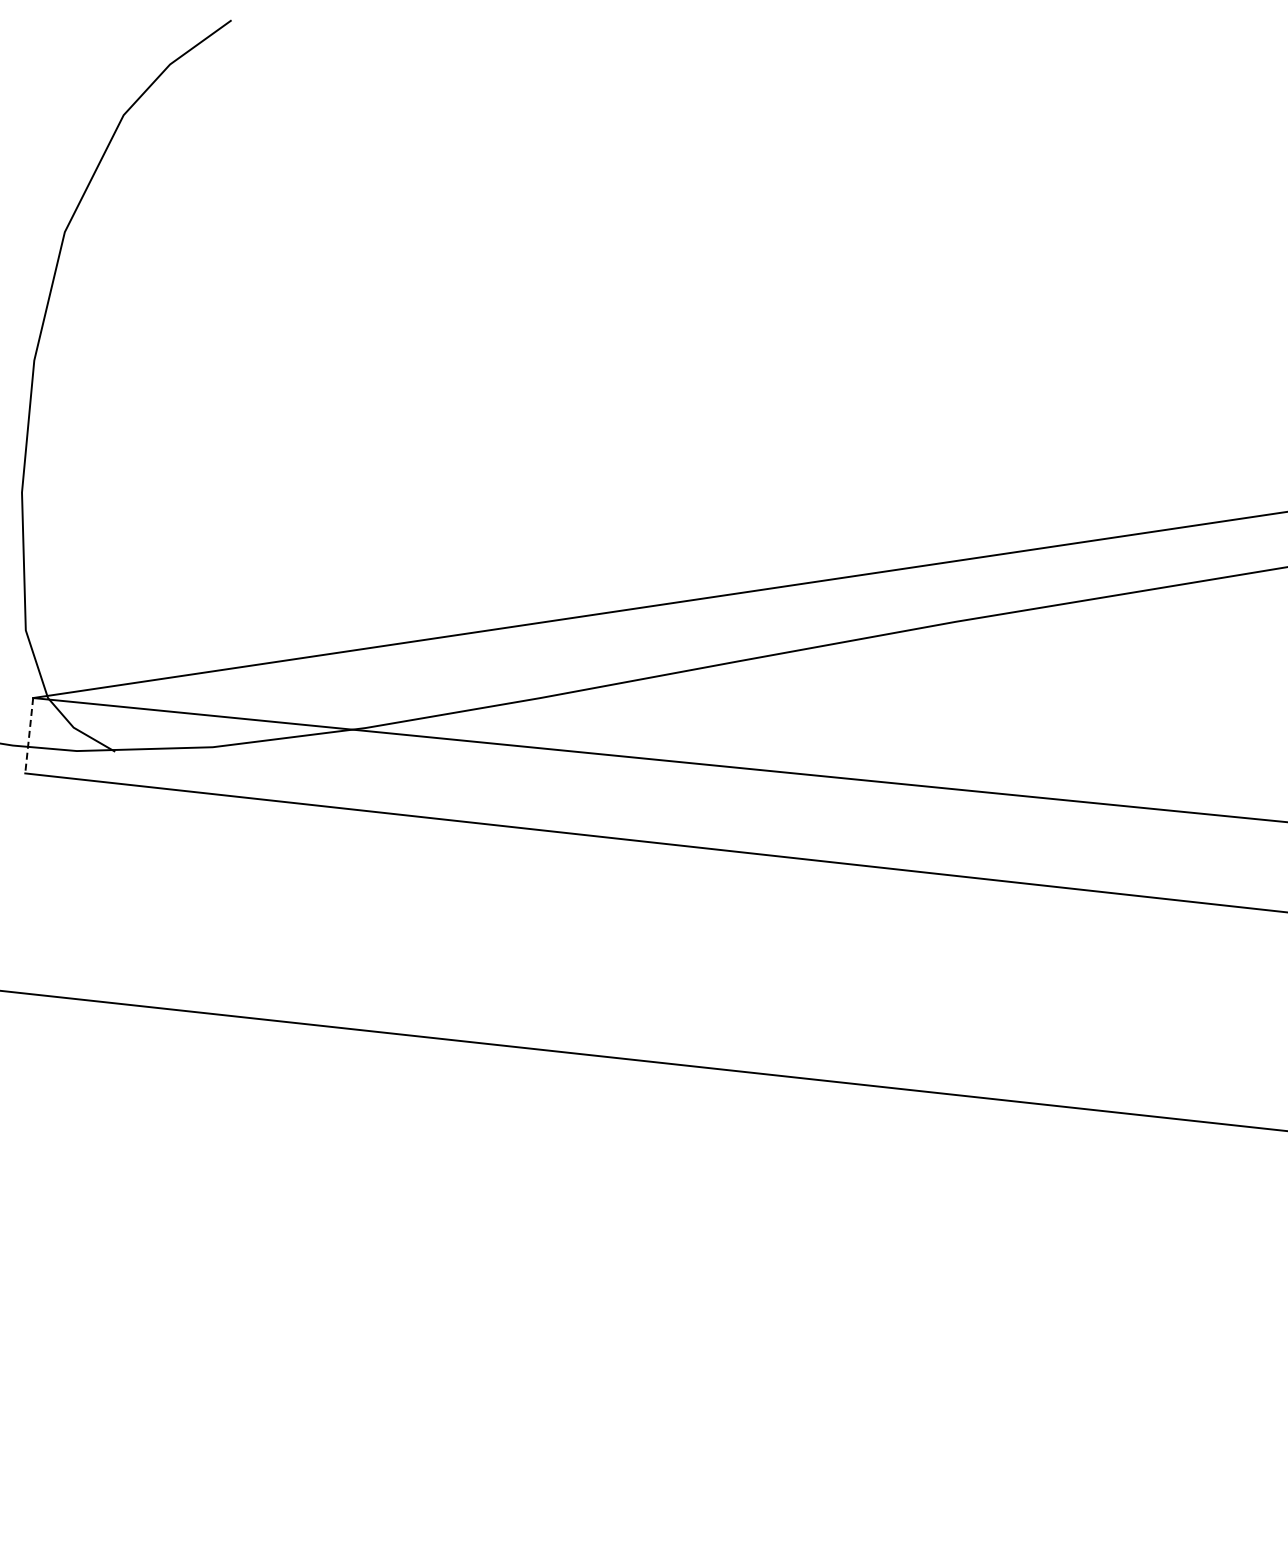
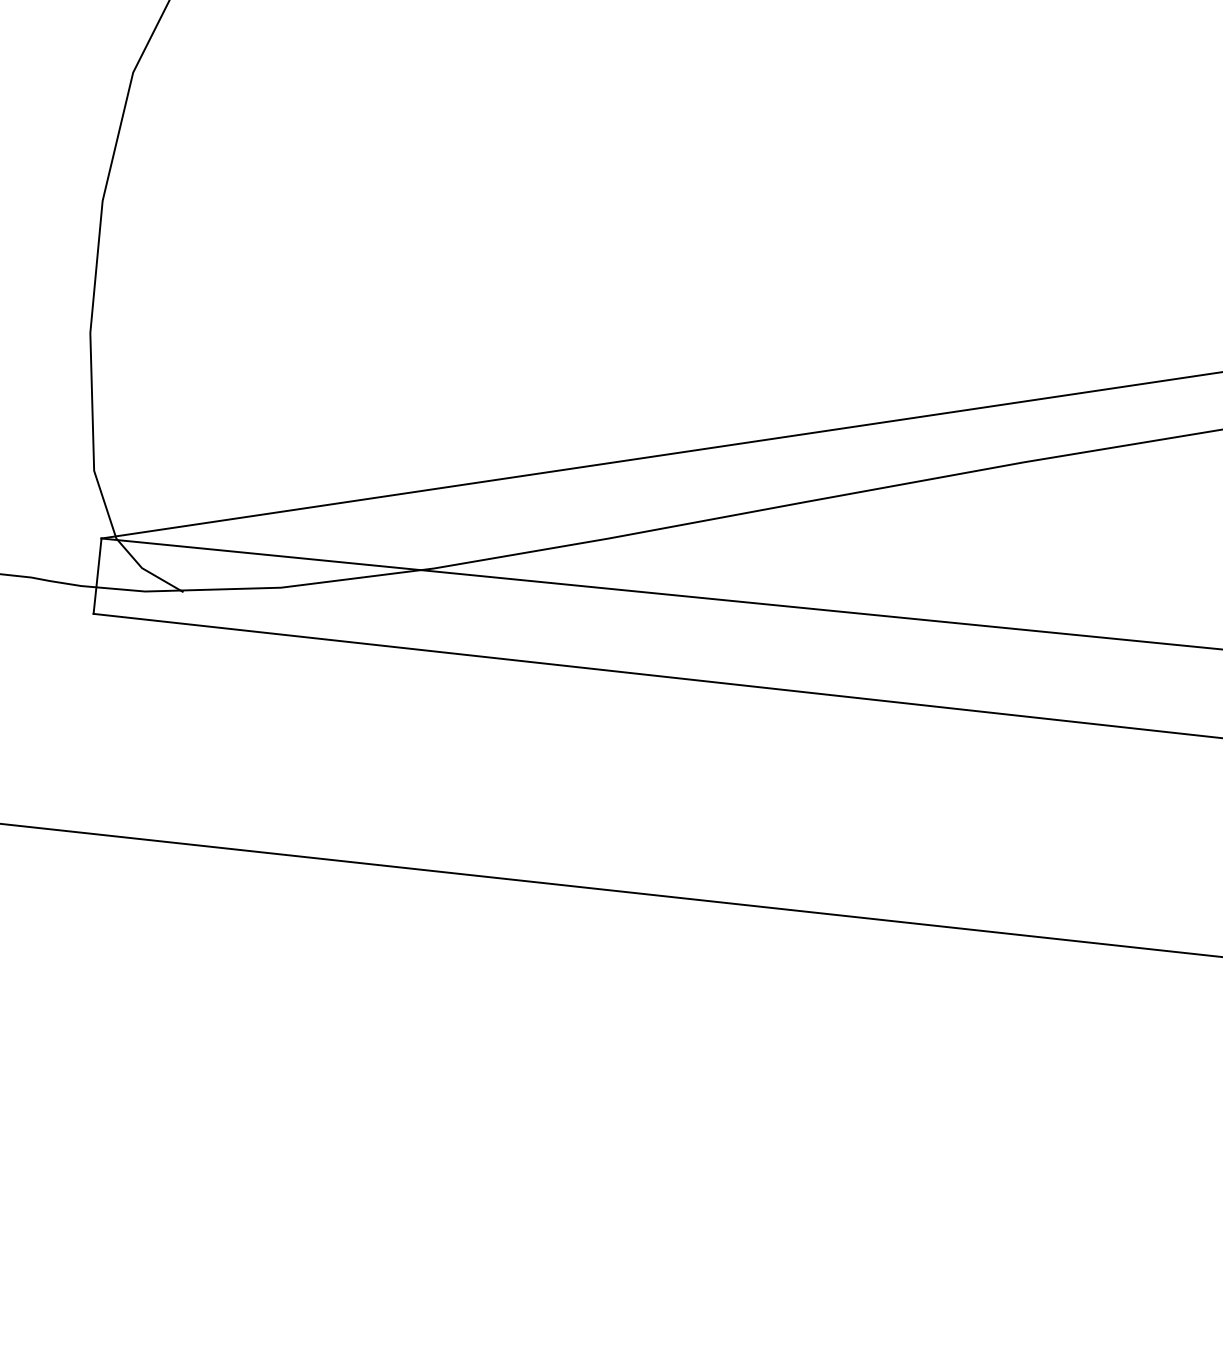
line: (29, 735) -> (97, 575), dashed -> solid

